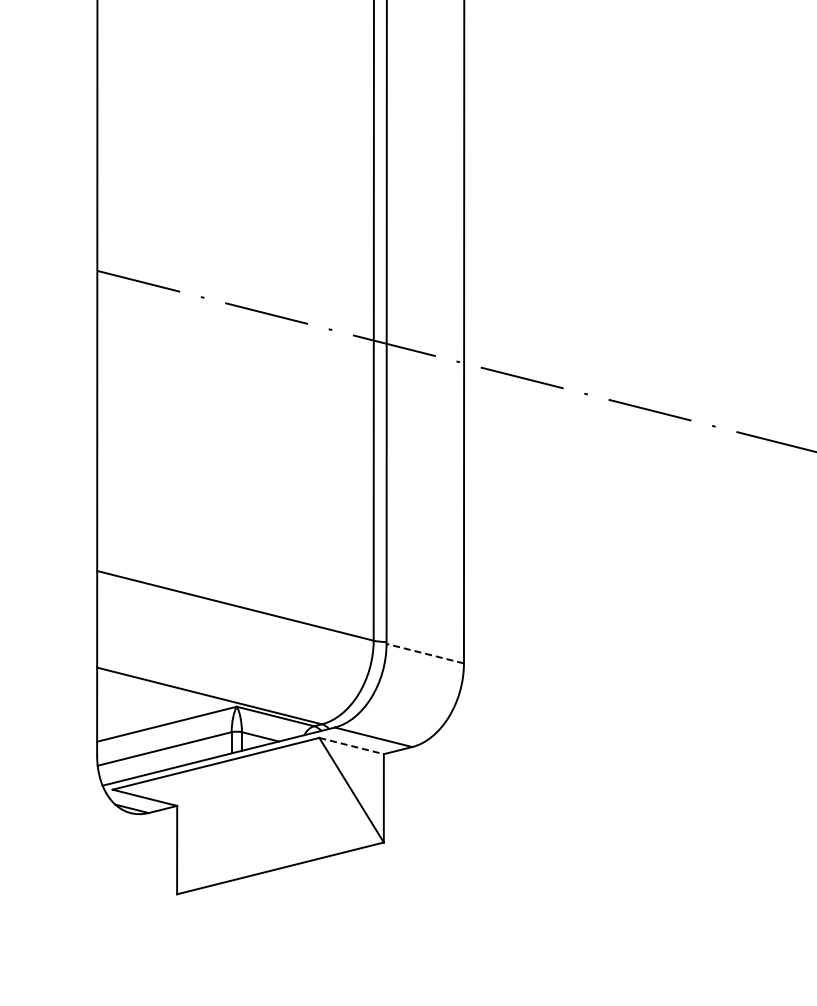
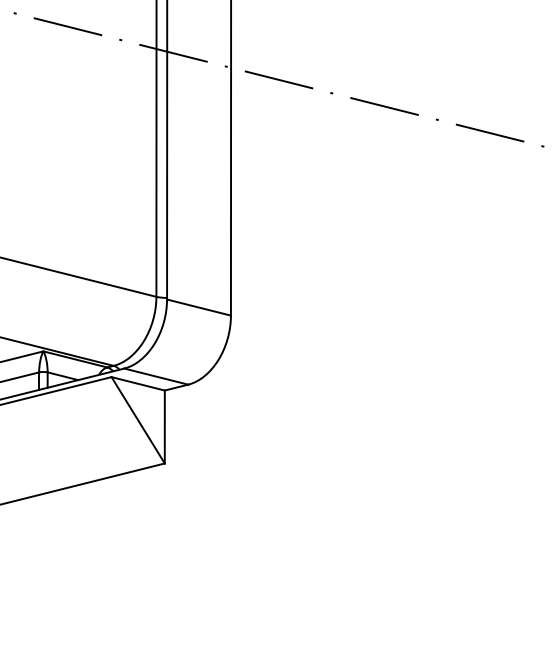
line: (425, 653) -> (199, 307), dashed -> solid
line: (352, 746) -> (138, 384), dashed -> solid

